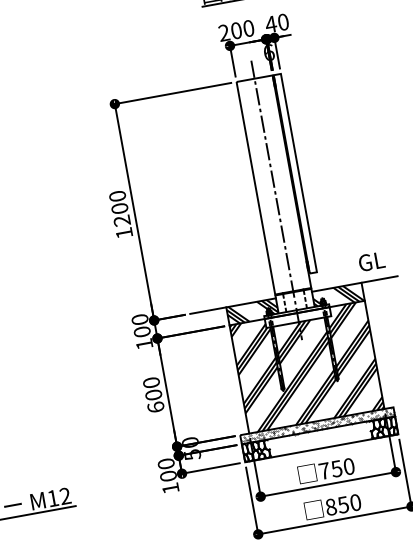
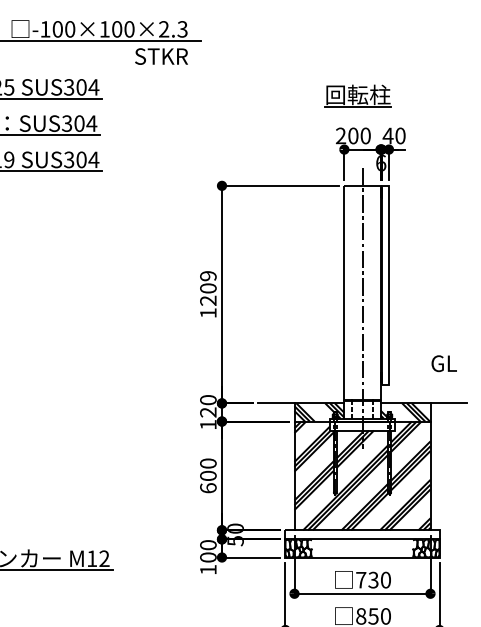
text: (117, 196) -> (208, 276), 1200 -> 1209
text: (371, 261) -> (443, 363), moved
text: (142, 331) -> (208, 412), 100 -> 120
hatch: (317, 425) -> (362, 534), removed
text: (336, 468) -> (373, 579), 750 -> 730

